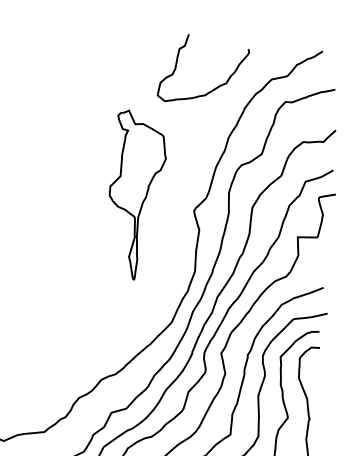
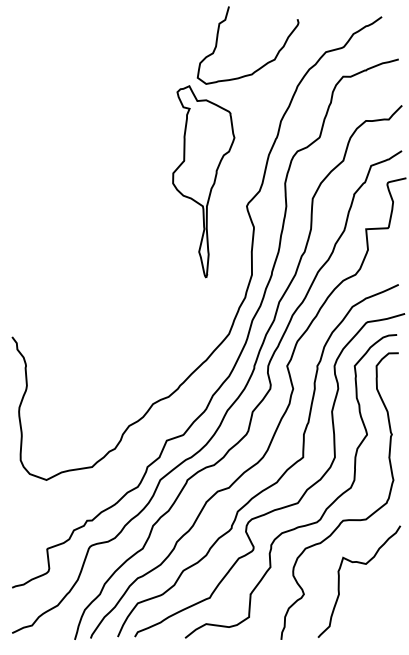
part: (136, 195) -> (203, 181), moved

